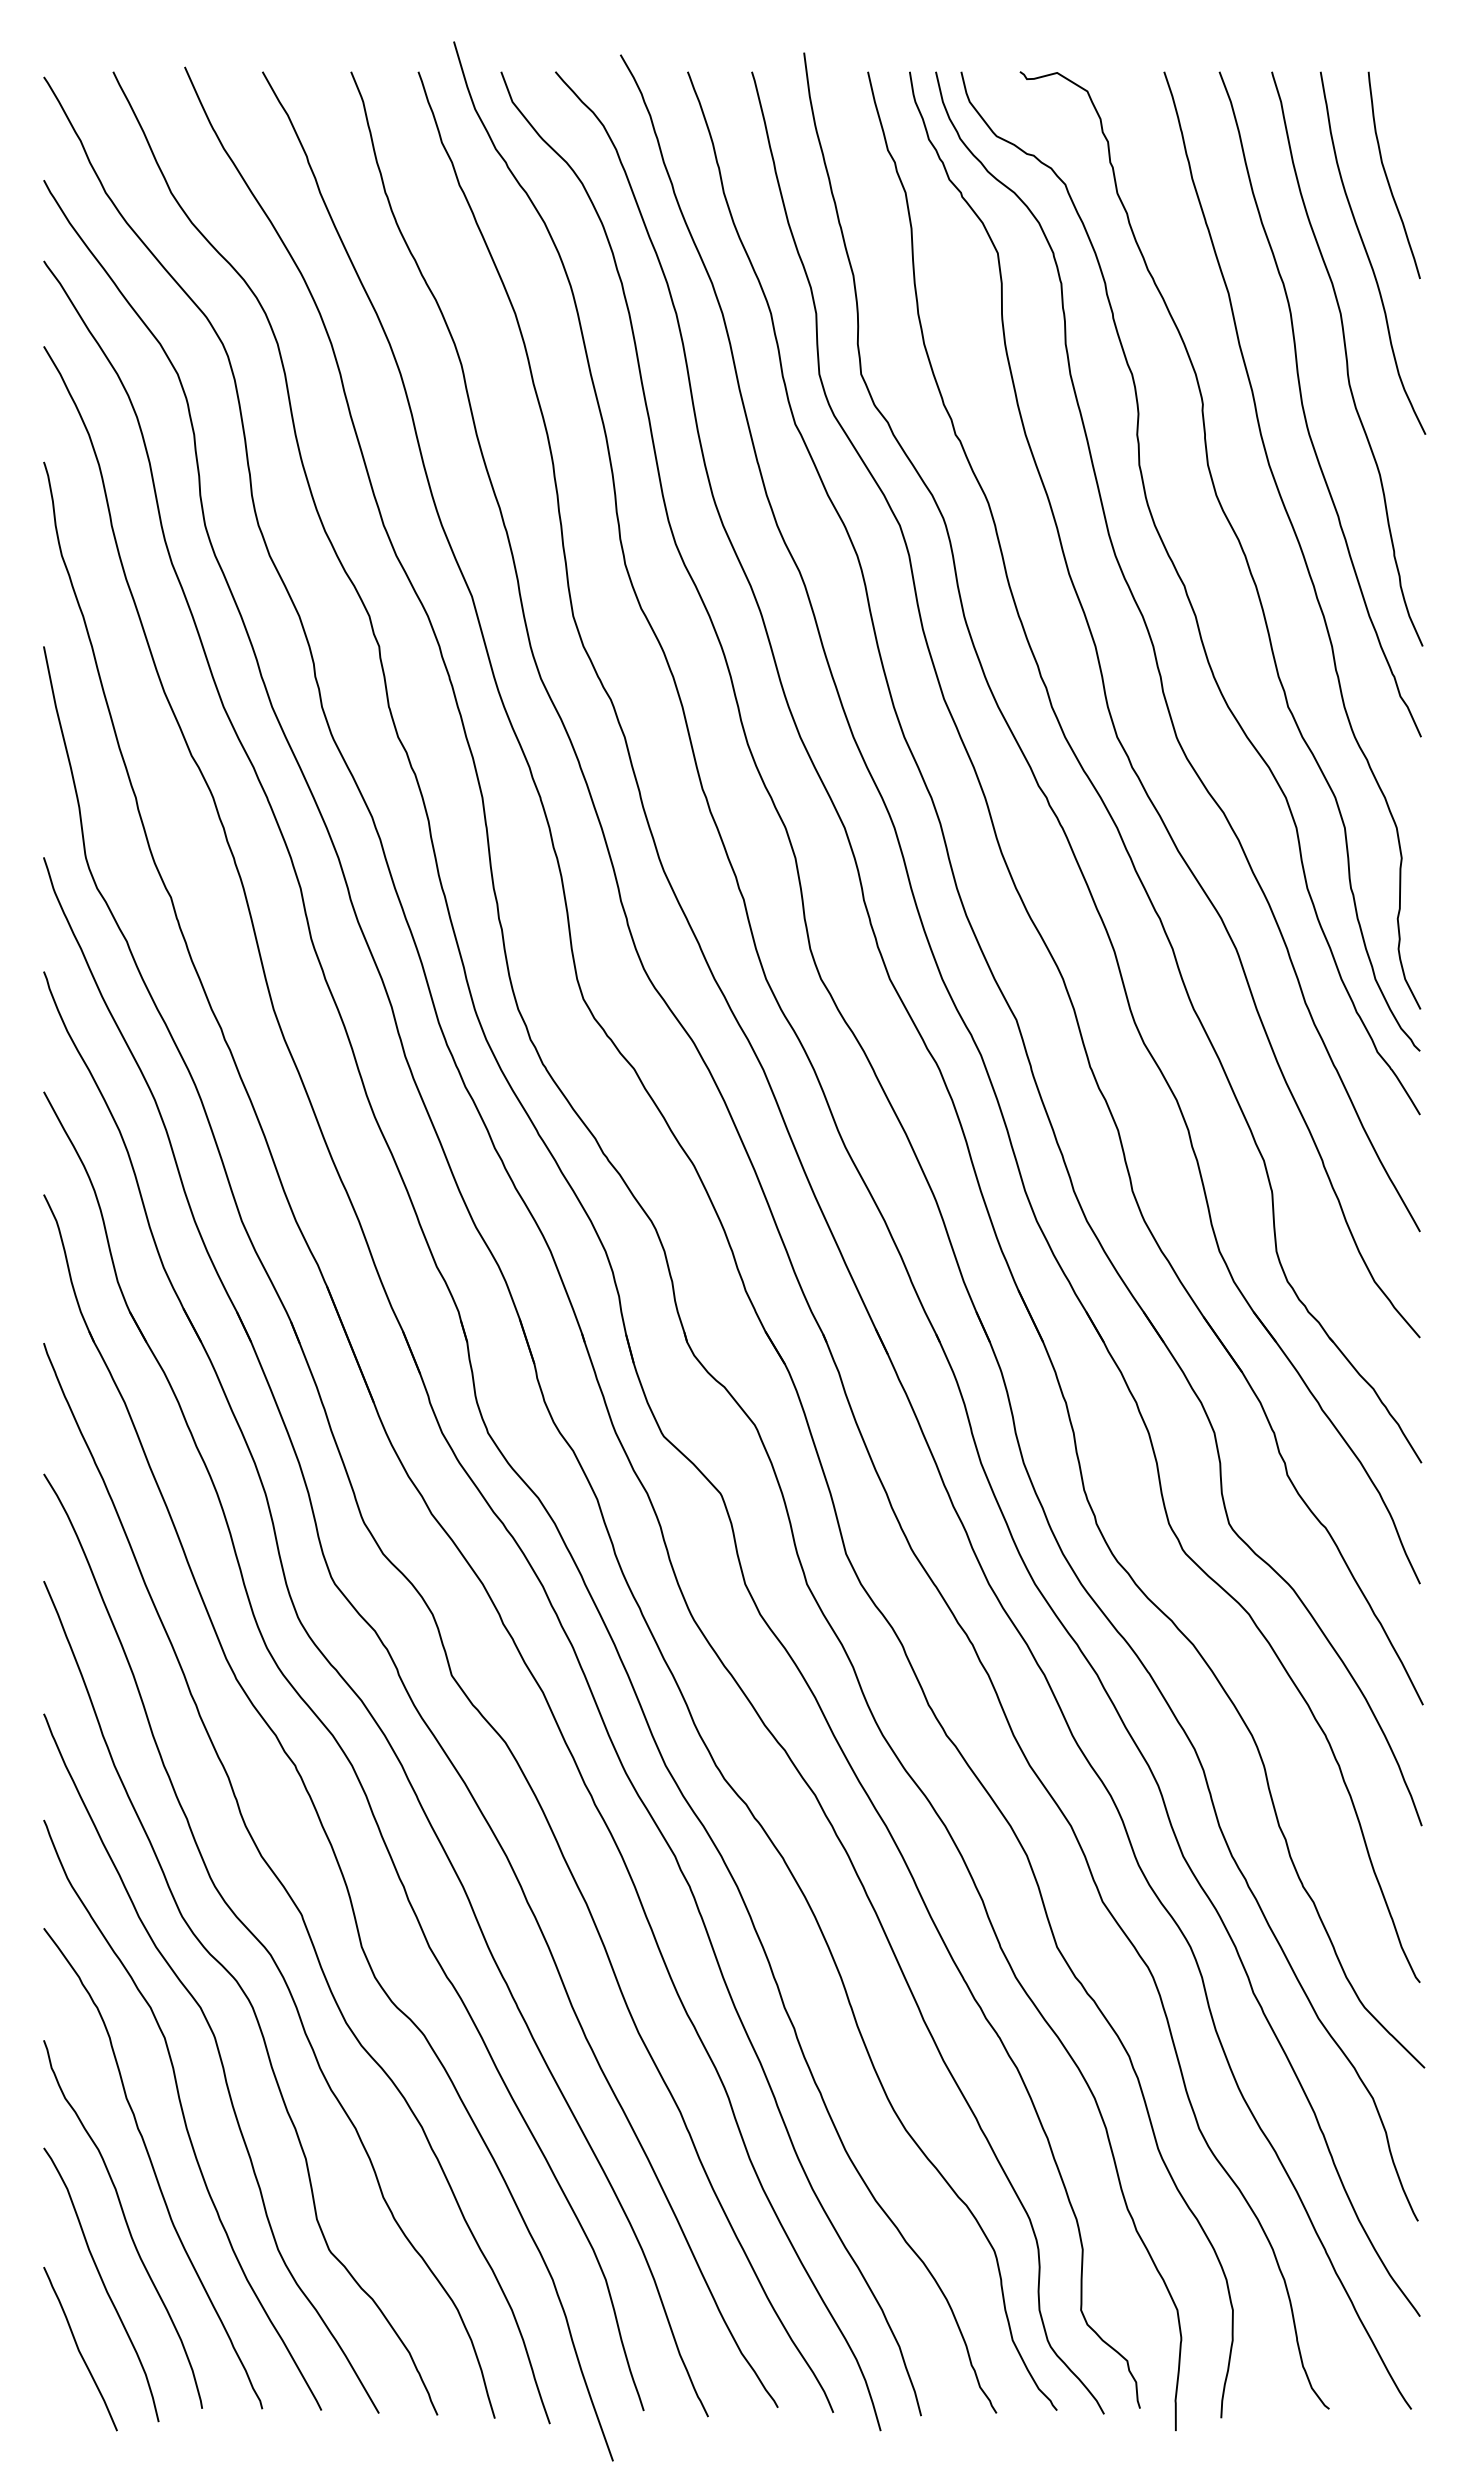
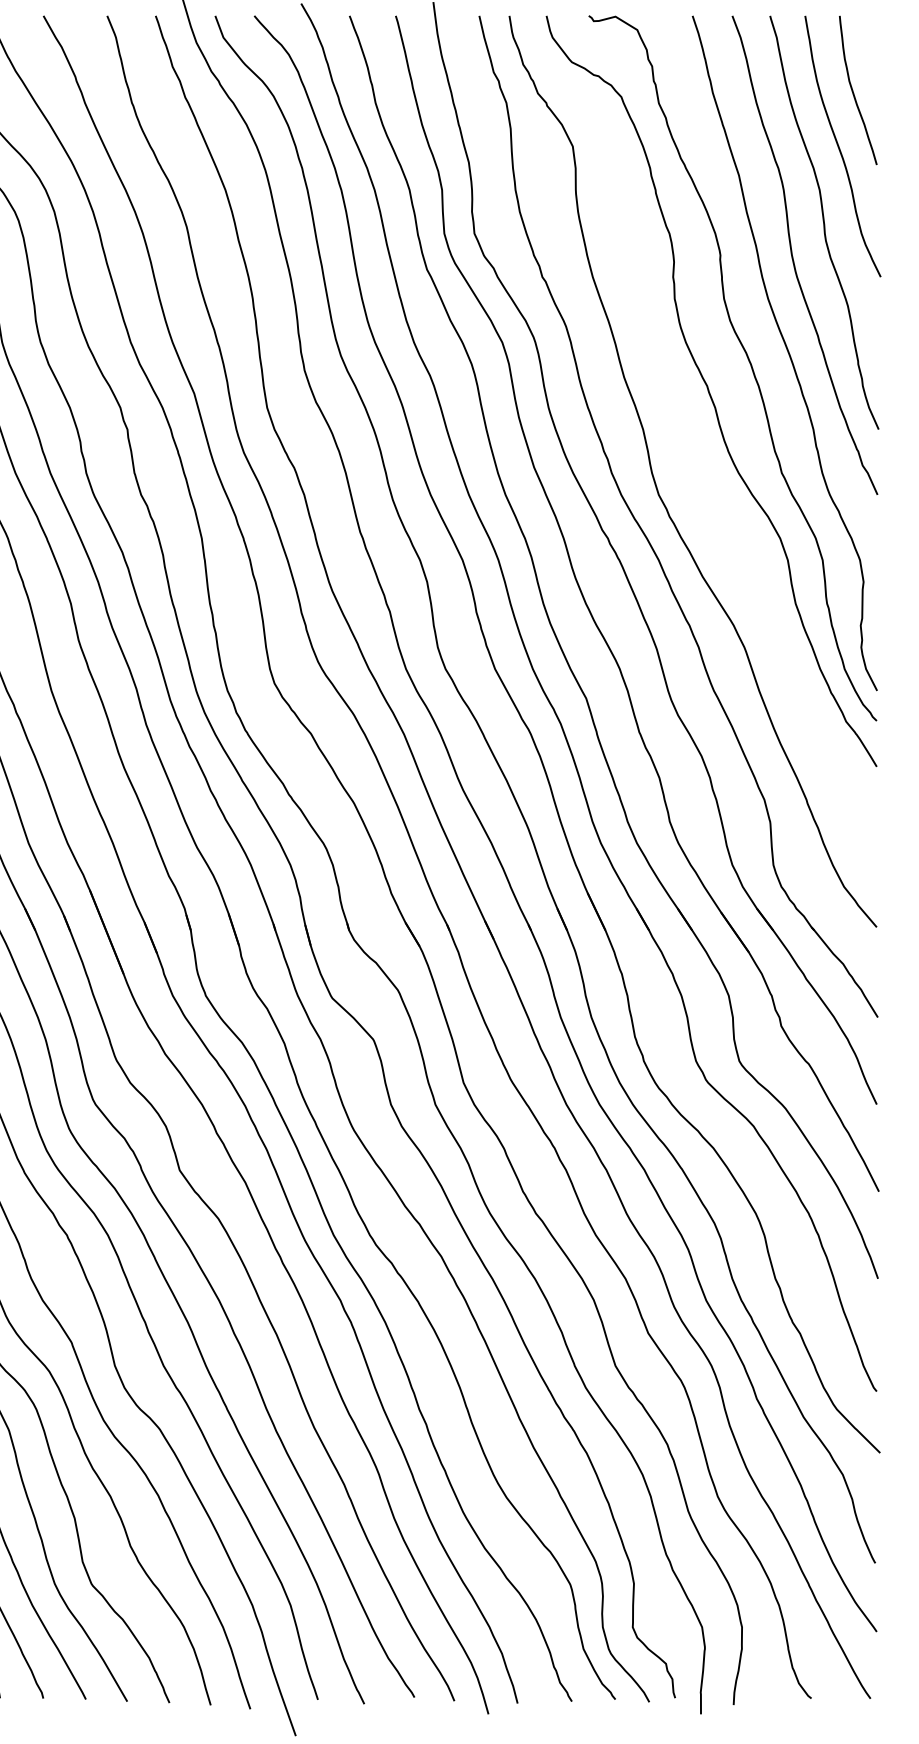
curve: (1156, 655) -> (687, 436), removed

